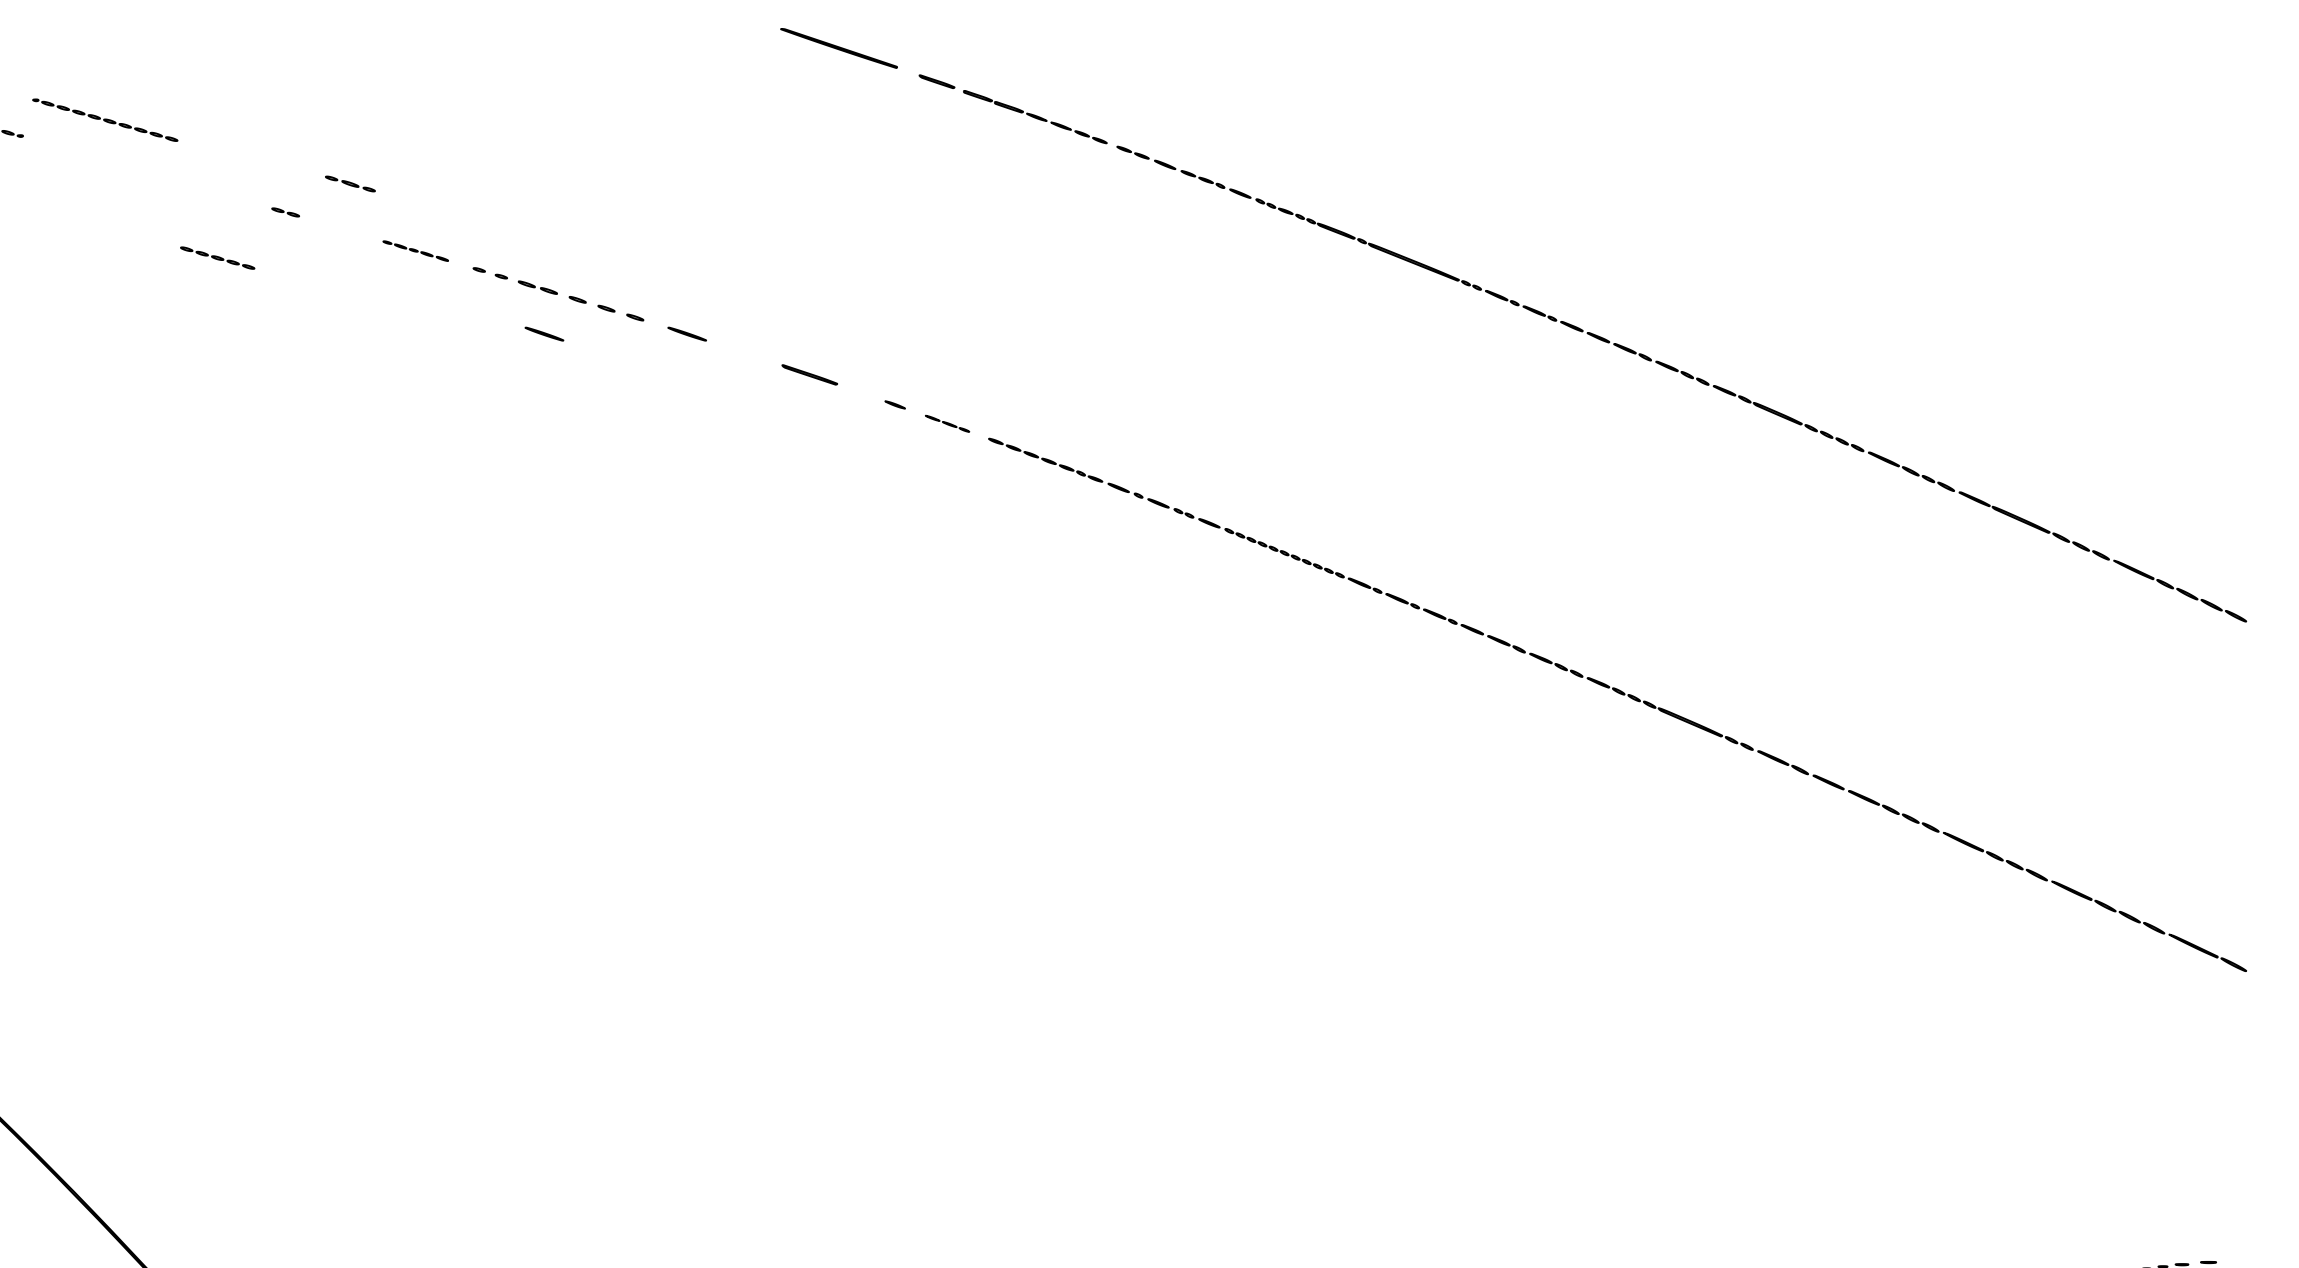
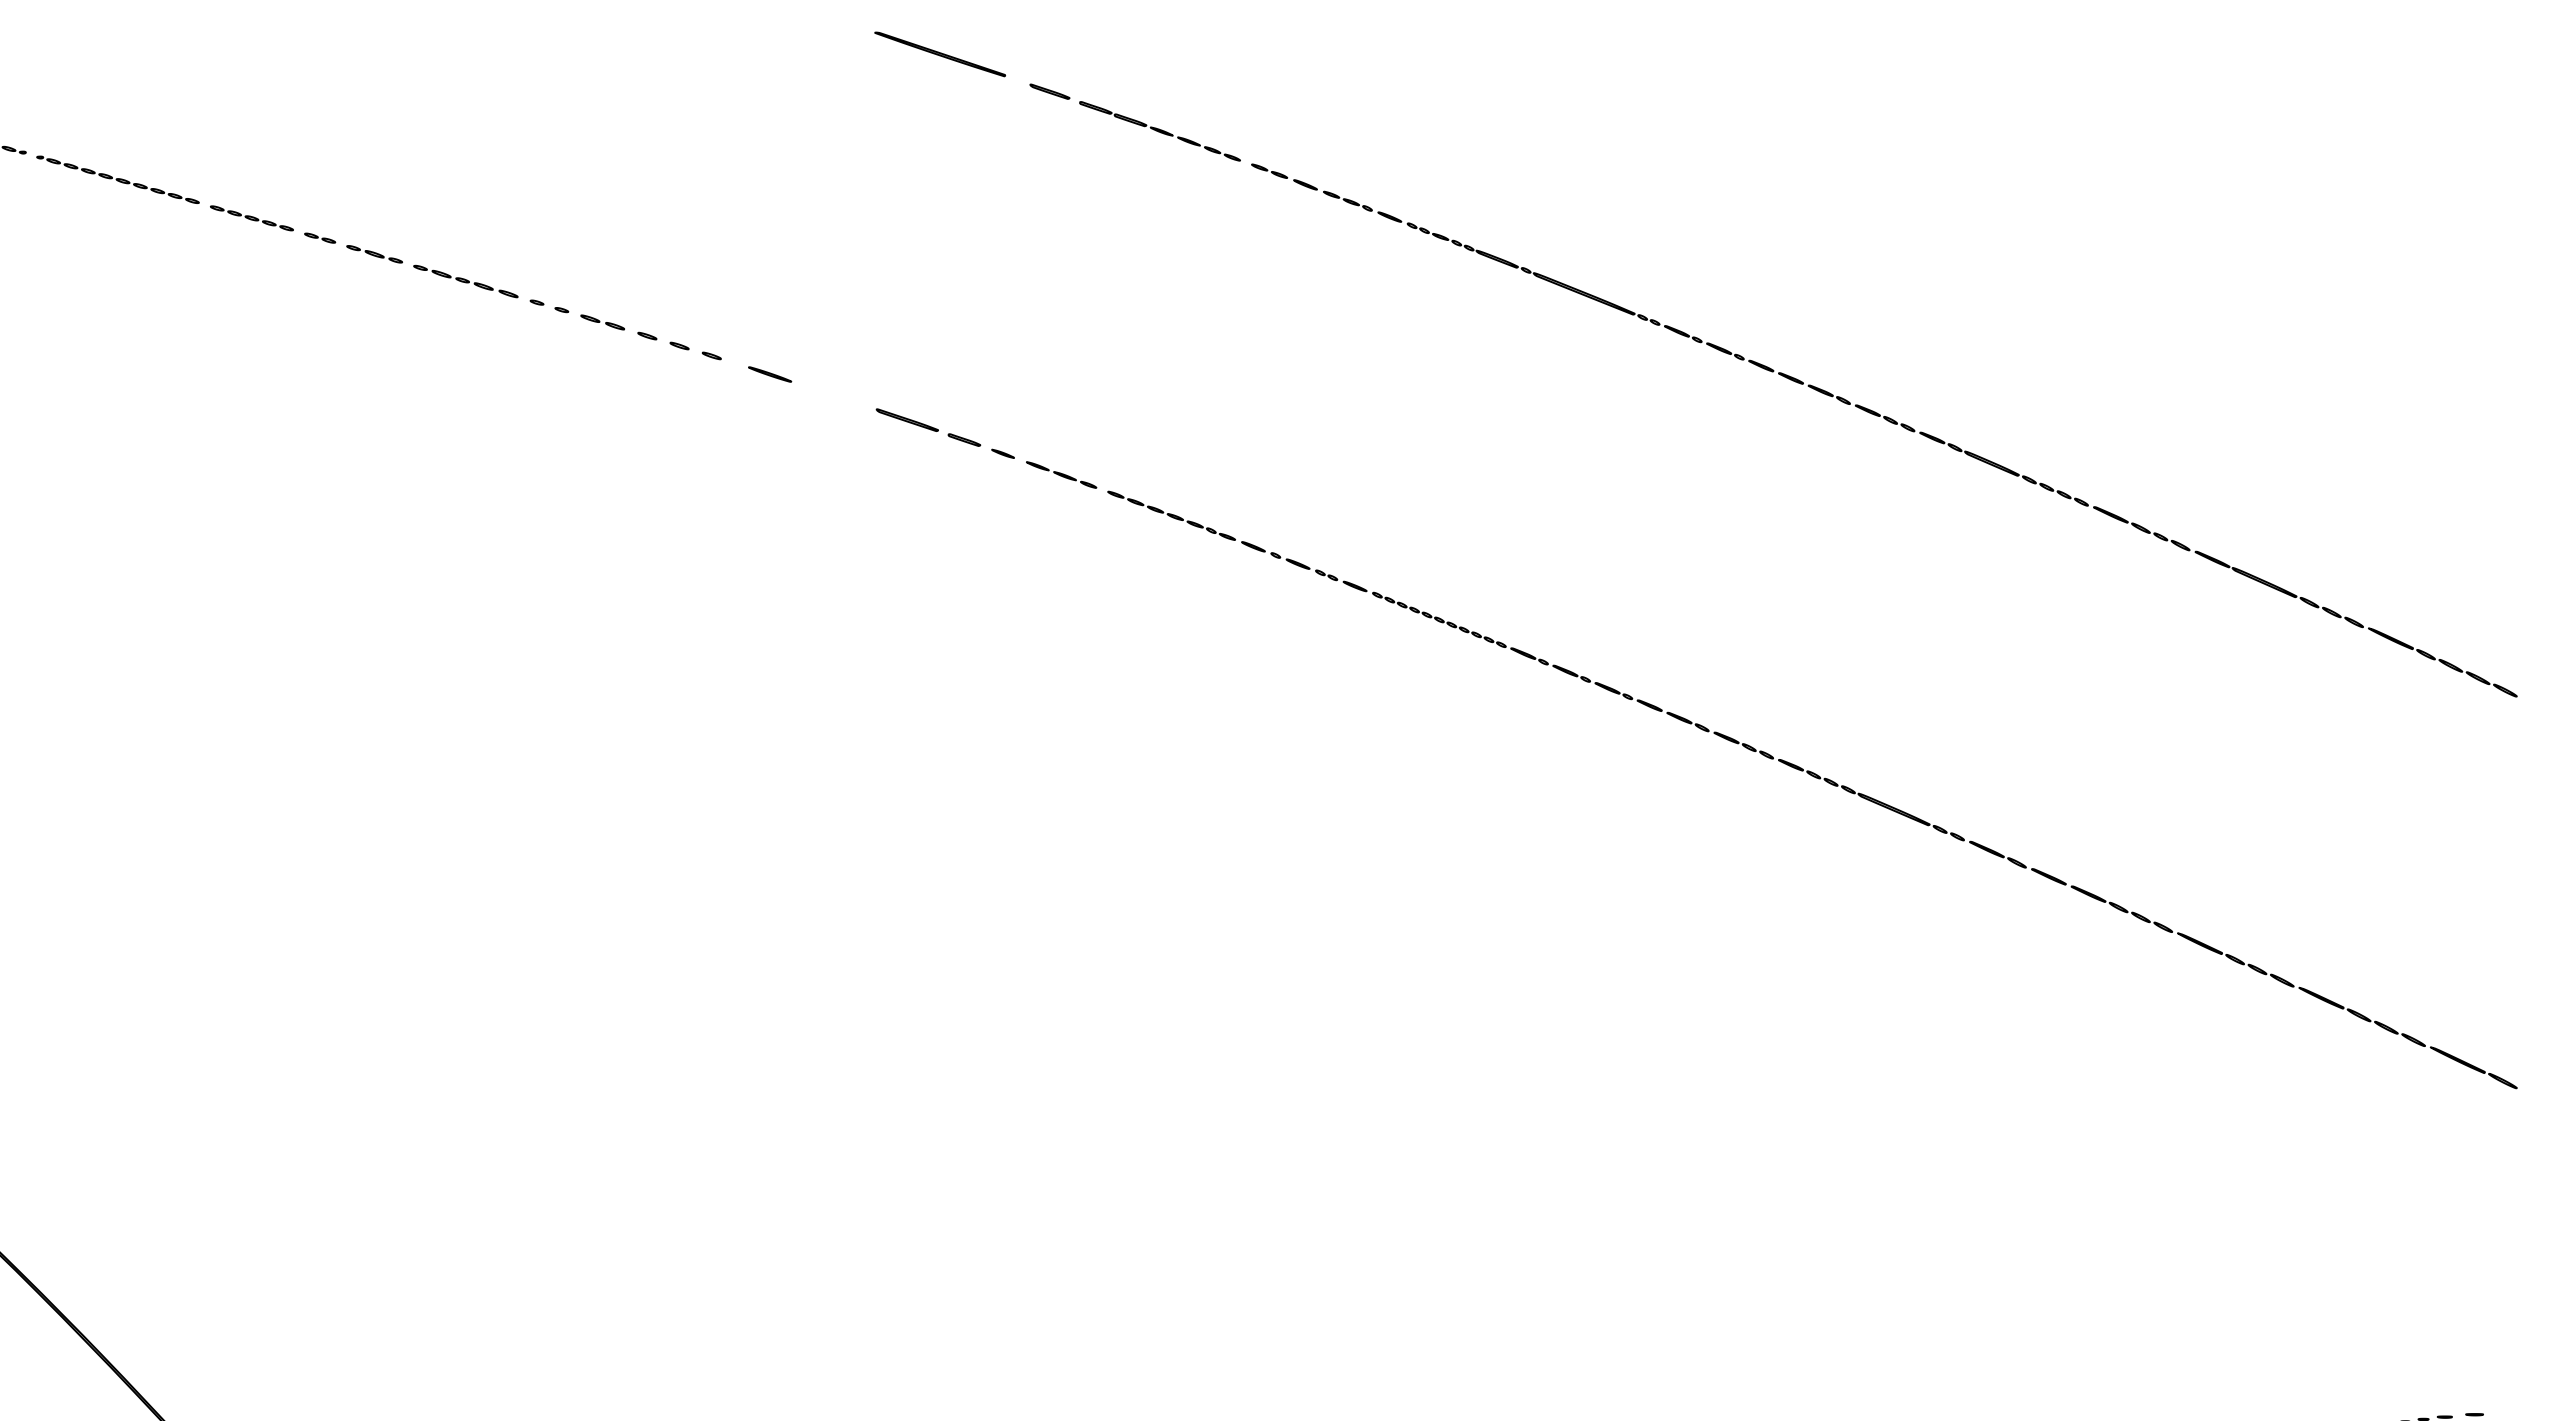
part: (104, 119) -> (117, 179), moved
part: (350, 184) -> (374, 254), moved
part: (415, 251) -> (465, 281), size x1.43
part: (217, 258) -> (251, 218), moved
line: (544, 334) -> (610, 374), removed
part: (860, 392) -> (964, 439), added
part: (947, 423) -> (1061, 474), size x1.43

